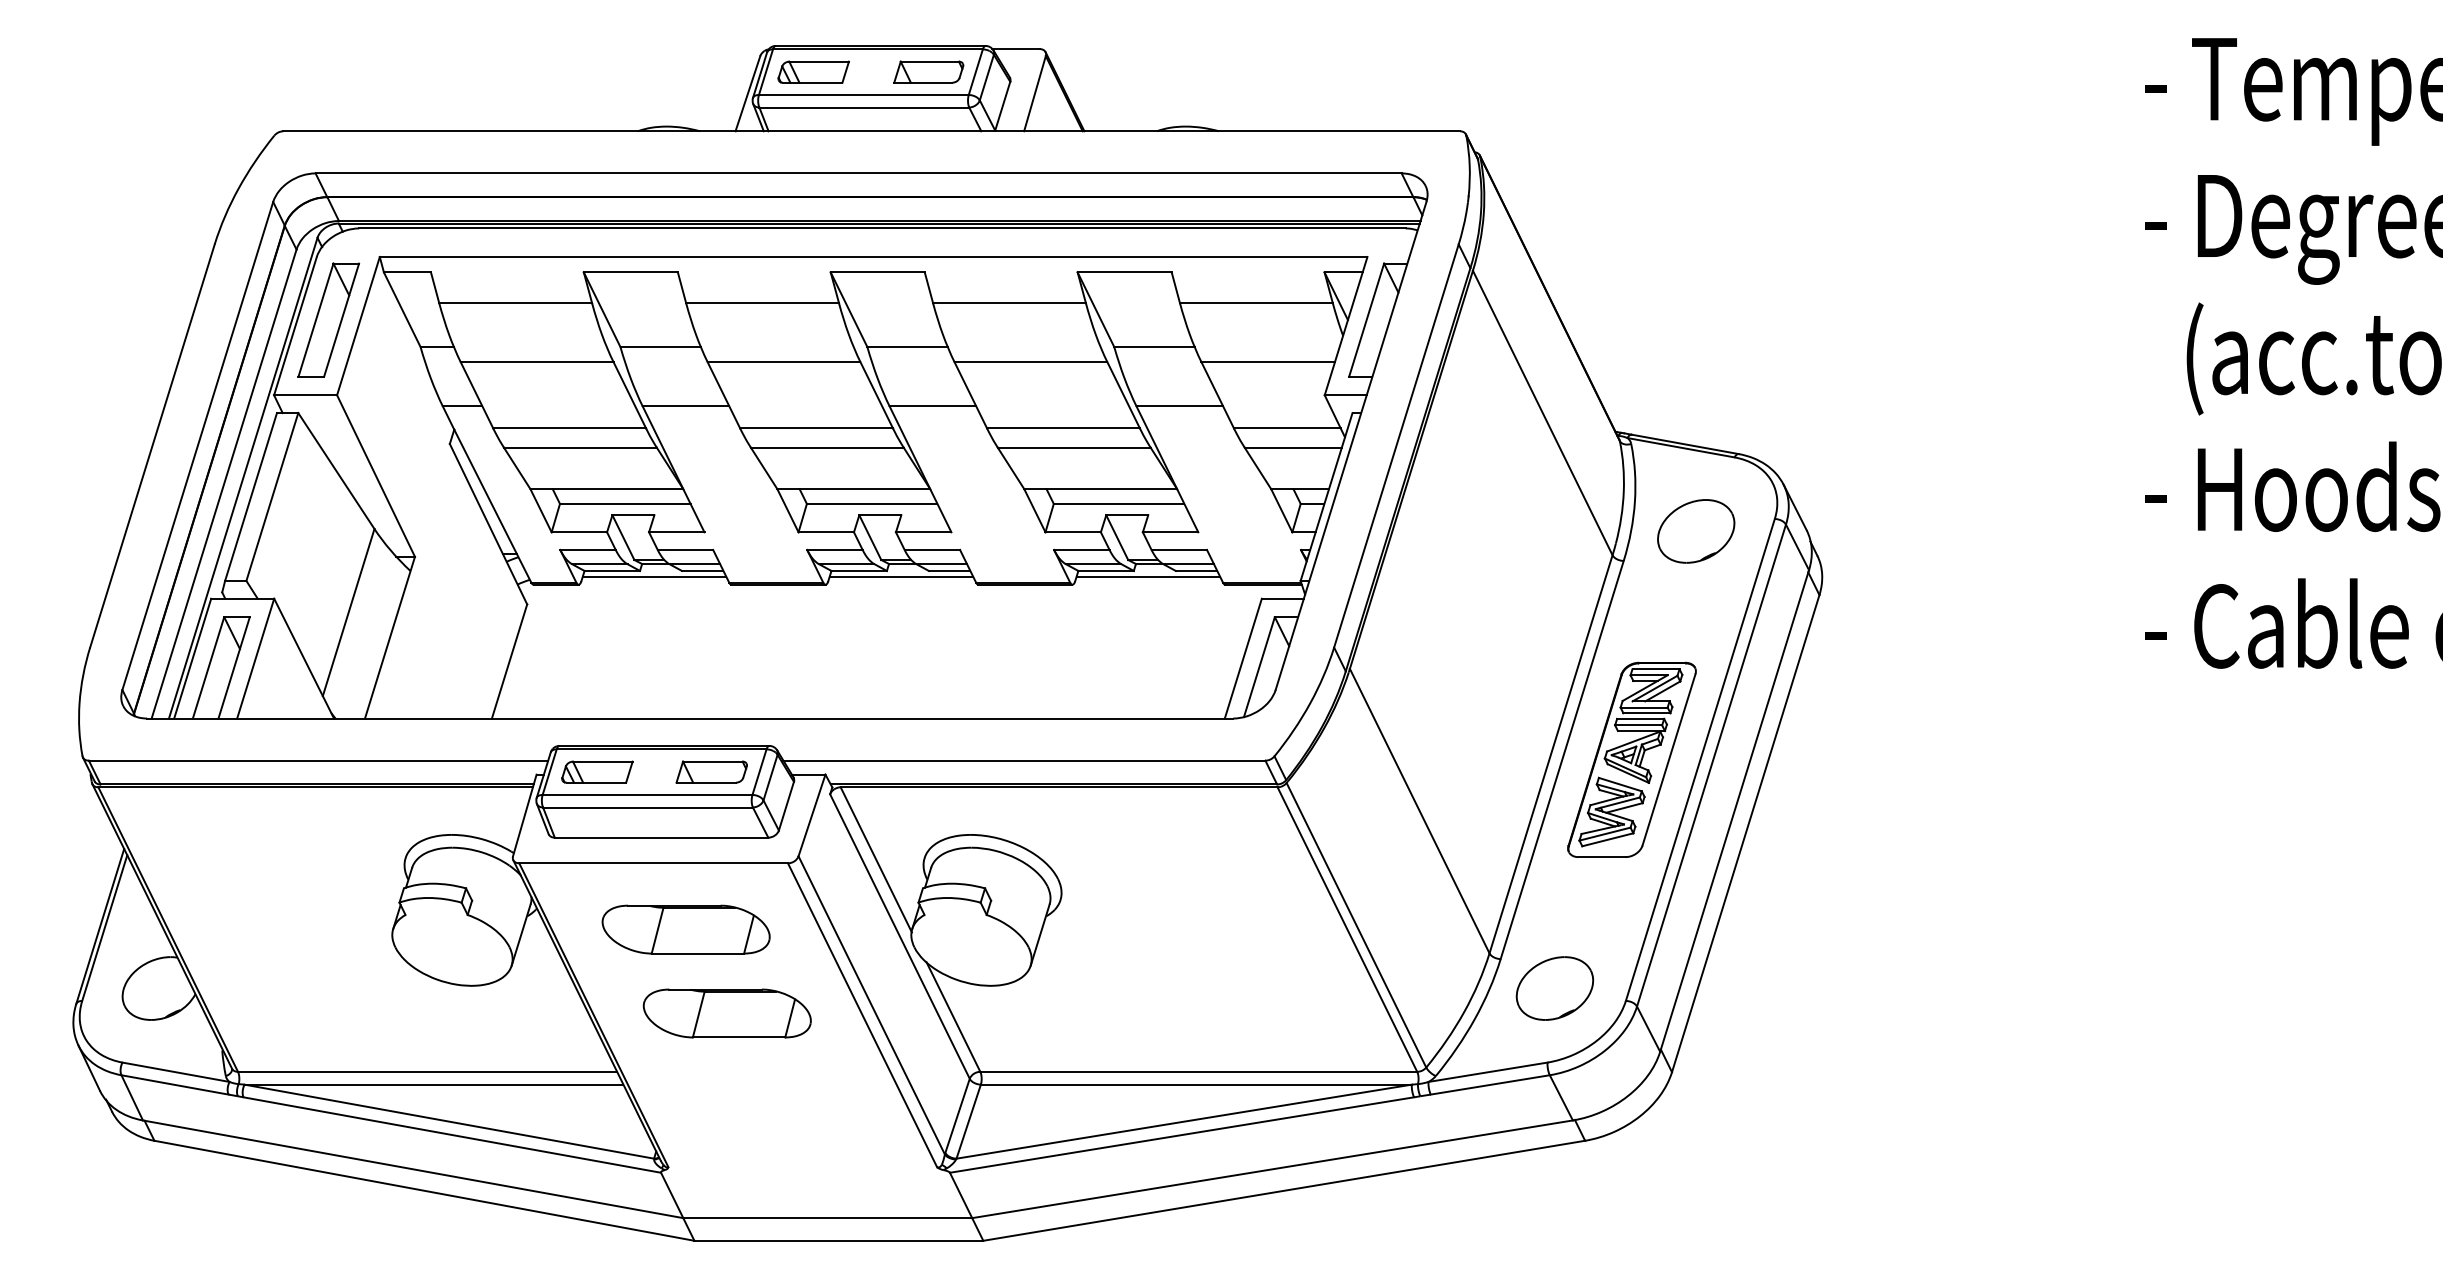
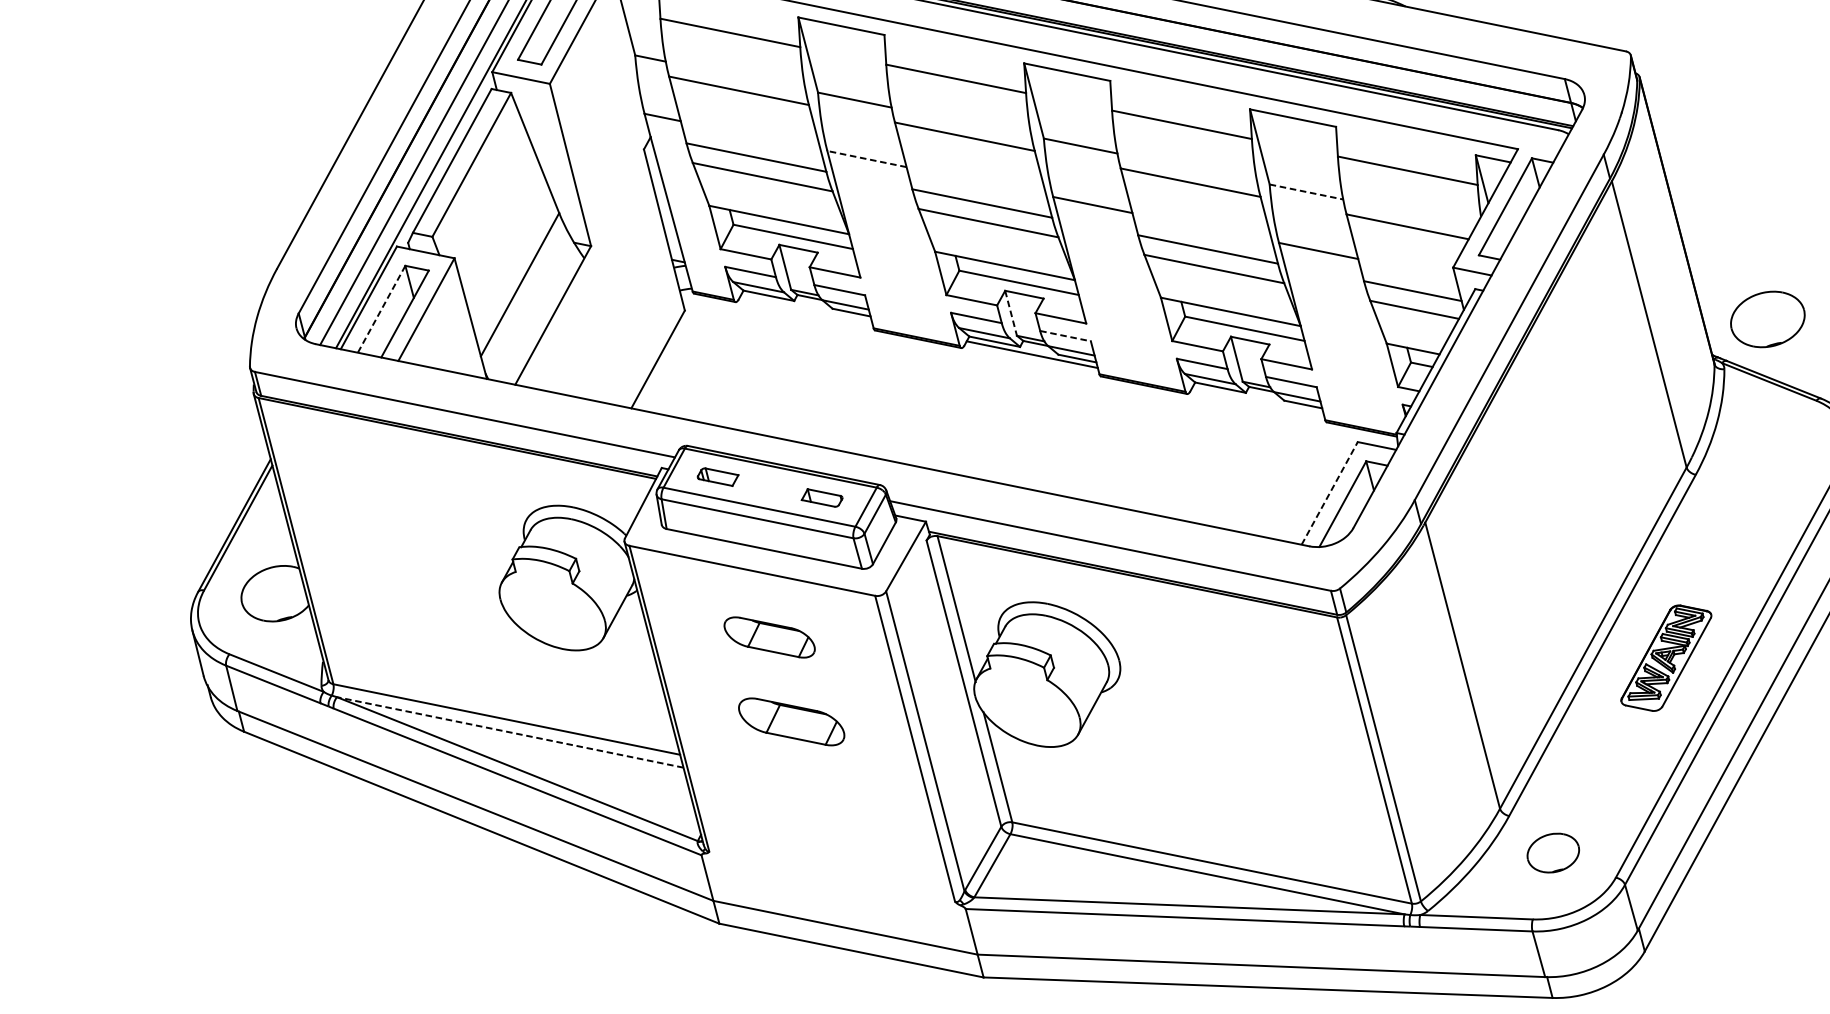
line: (1155, 347) -> (1307, 192), solid -> dashed
line: (685, 406) -> (866, 159), solid -> dashed
part: (1696, 531) -> (1768, 319), moved
line: (870, 537) -> (1011, 313), solid -> dashed
line: (932, 549) -> (1065, 335), solid -> dashed
line: (654, 576) -> (806, 308), removed
line: (1148, 576) -> (1258, 400), removed
line: (1243, 658) -> (1329, 493), solid -> dashed
line: (208, 668) -> (381, 309), solid -> dashed
part: (1631, 759) -> (1665, 657), size x0.6
part: (597, 771) -> (718, 476), size x0.6
part: (711, 771) -> (822, 497), size x0.6
part: (685, 929) -> (769, 637), size x0.6
part: (1554, 988) -> (1552, 852), size x0.7
part: (726, 1013) -> (791, 721), size x0.7
line: (433, 1084) -> (509, 732), solid -> dashed

